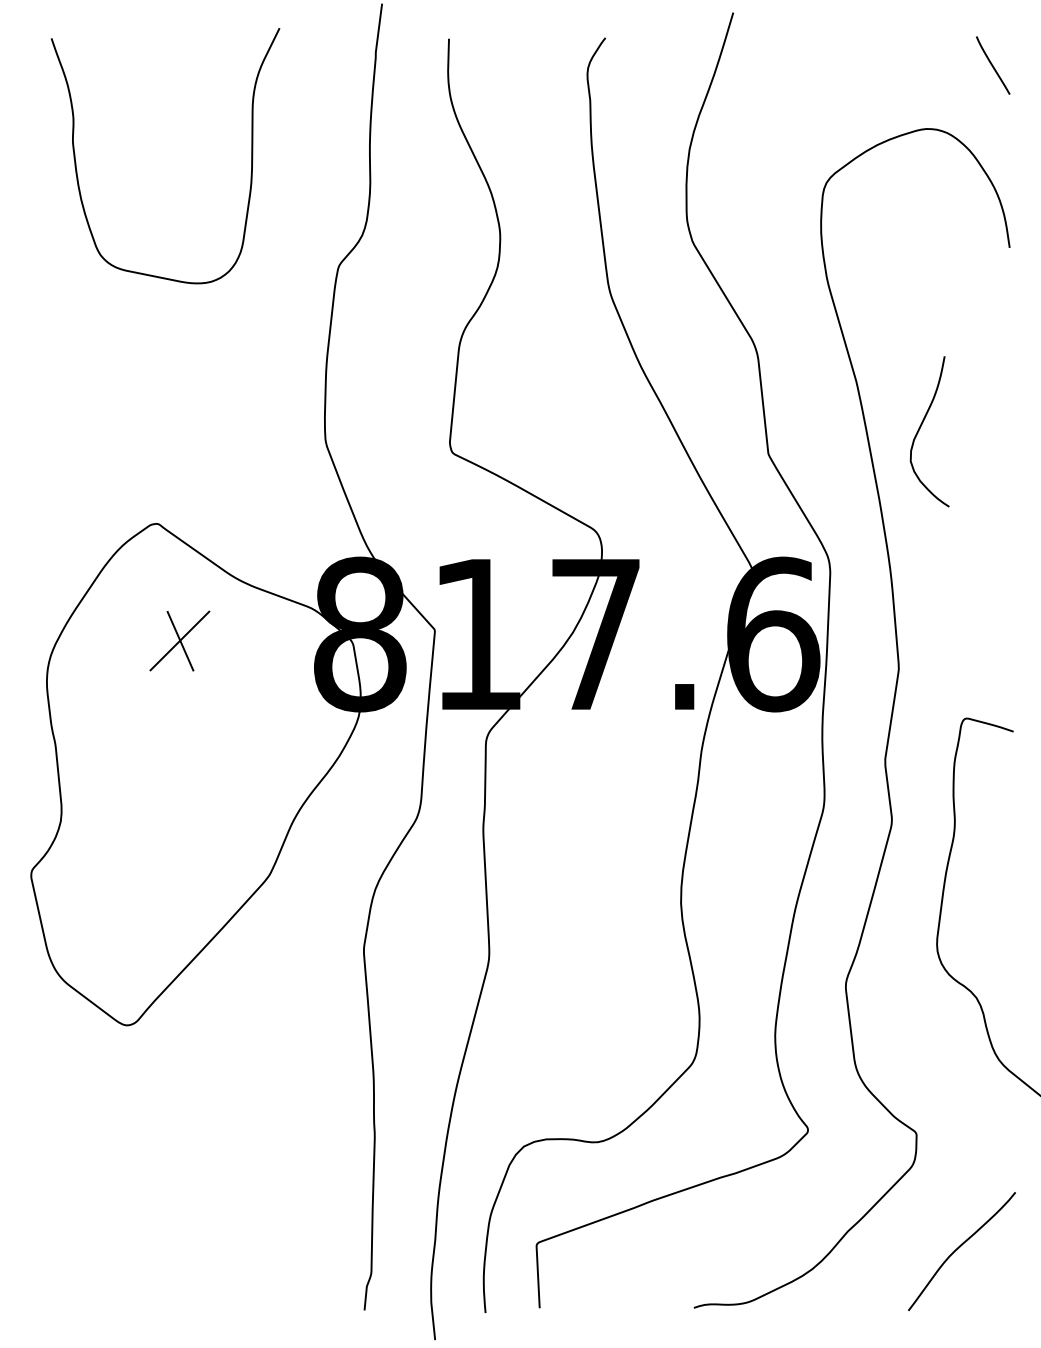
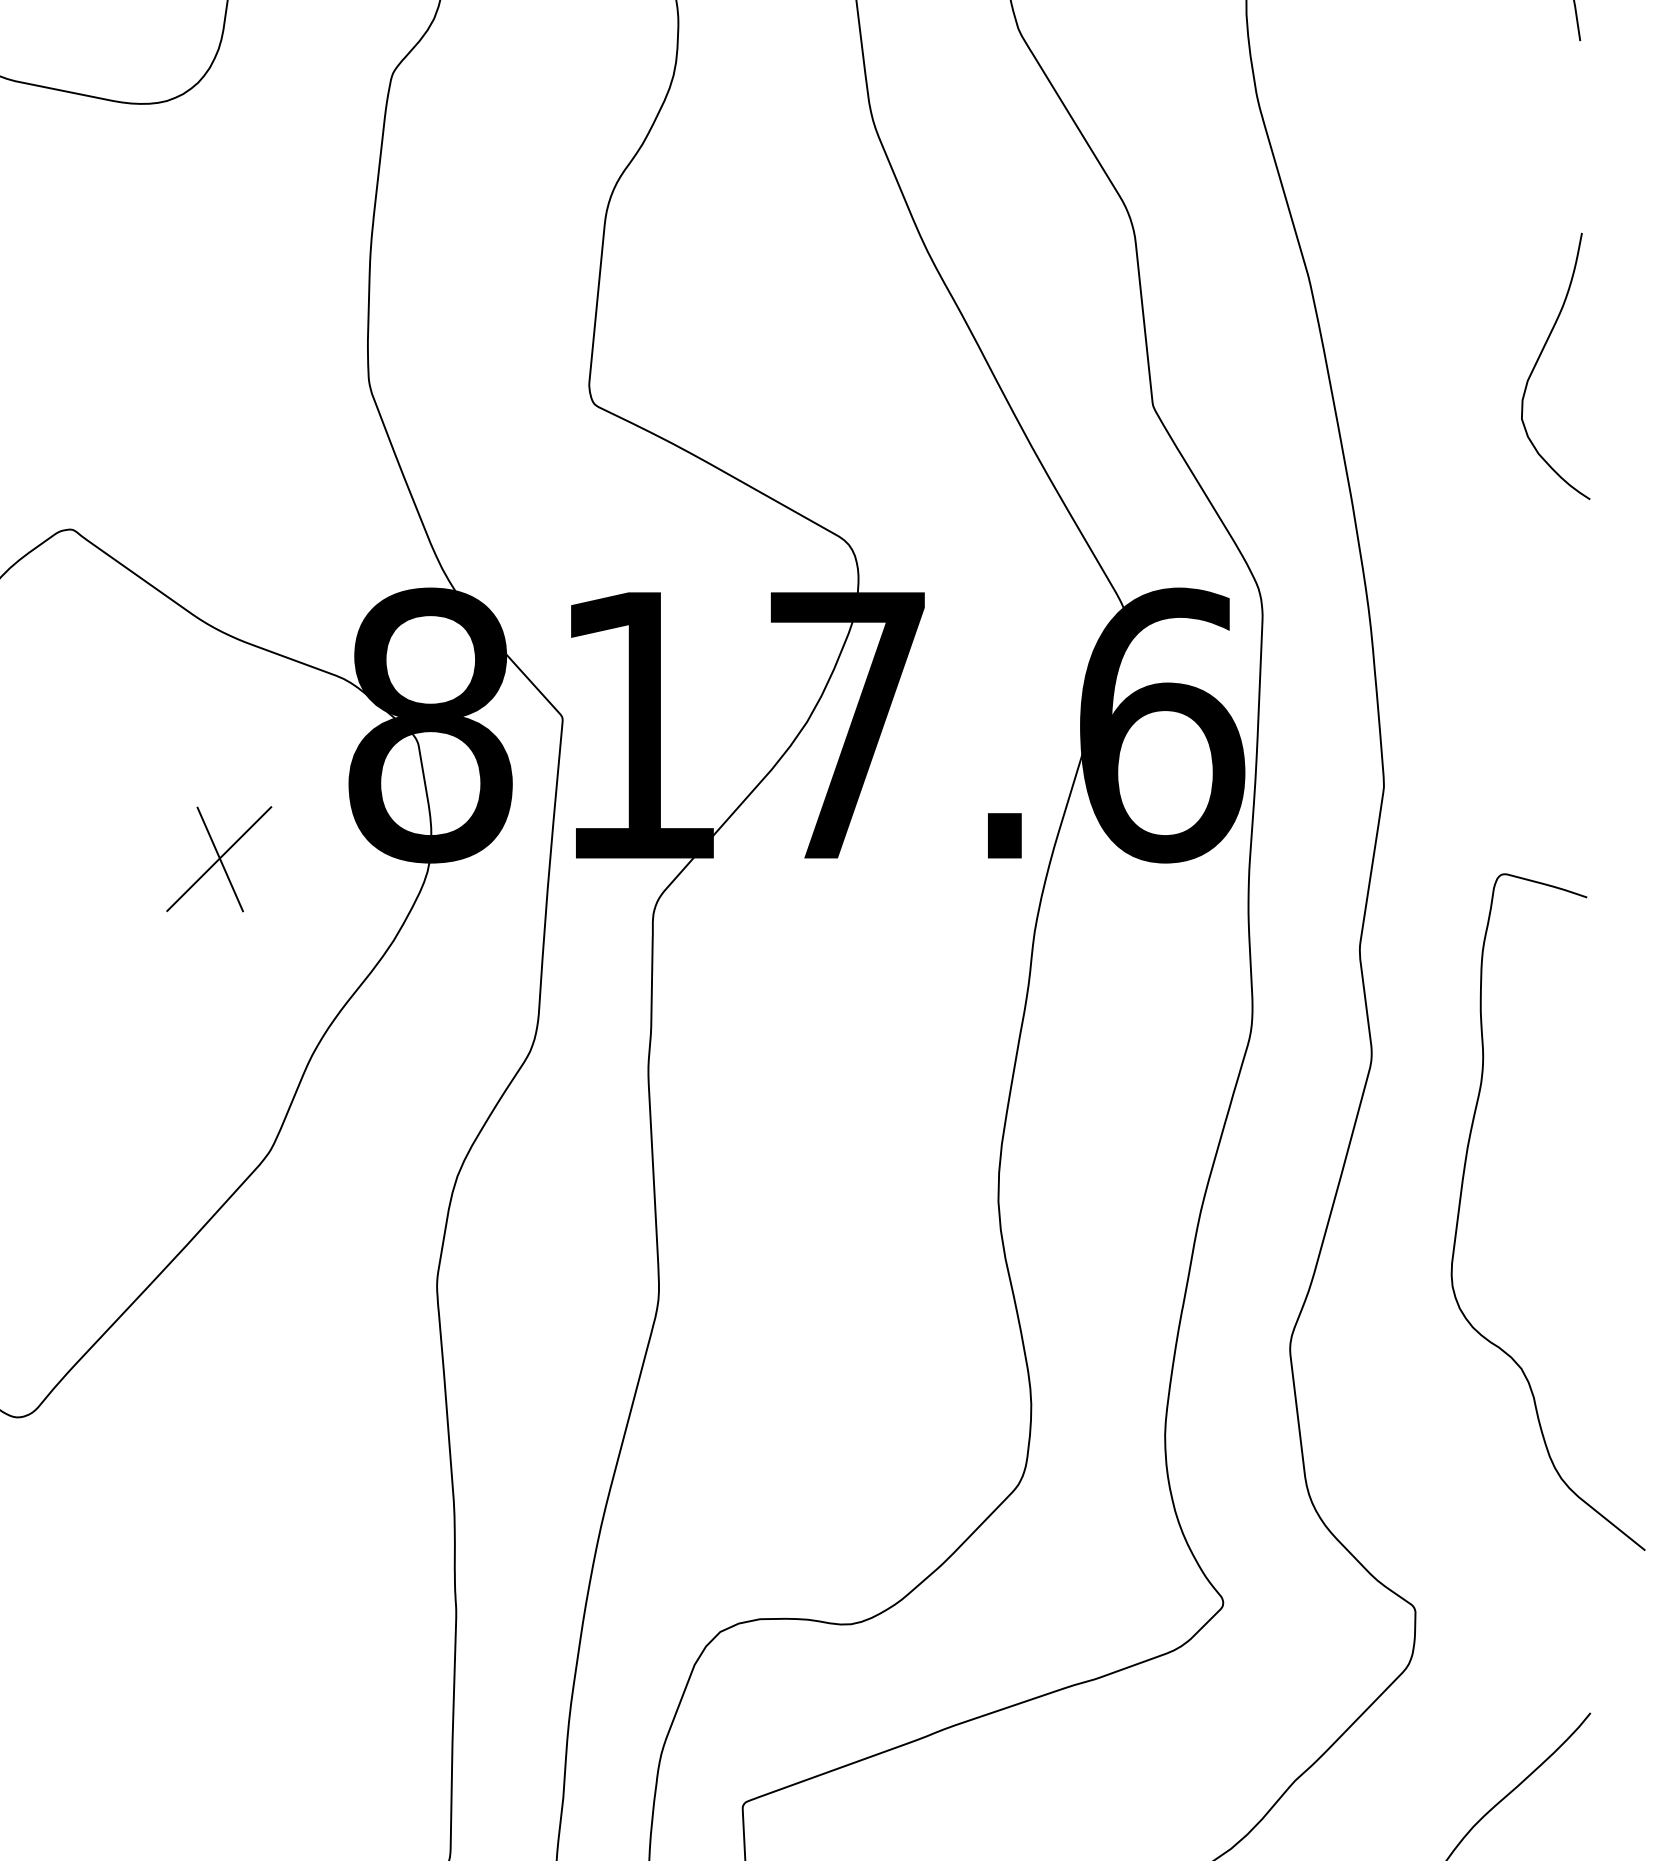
curve: (920, 429) -> (1539, 362), moved
part: (179, 640) -> (218, 858), moved

